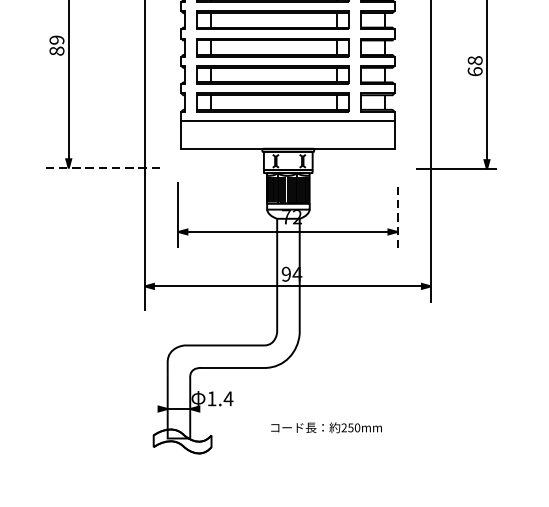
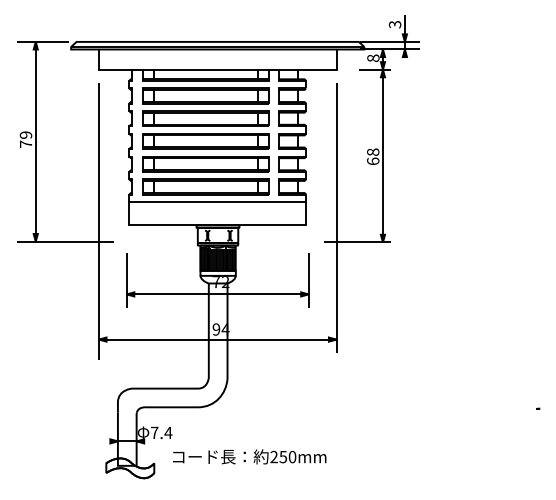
text: (56, 51) -> (25, 144), 89 -> 79
line: (104, 168) -> (65, 241), dashed -> solid
line: (397, 215) -> (308, 280), dashed -> solid
text: (211, 398) -> (154, 432), 1.4 -> 7.4
part: (326, 427) -> (249, 456), size x1.67

